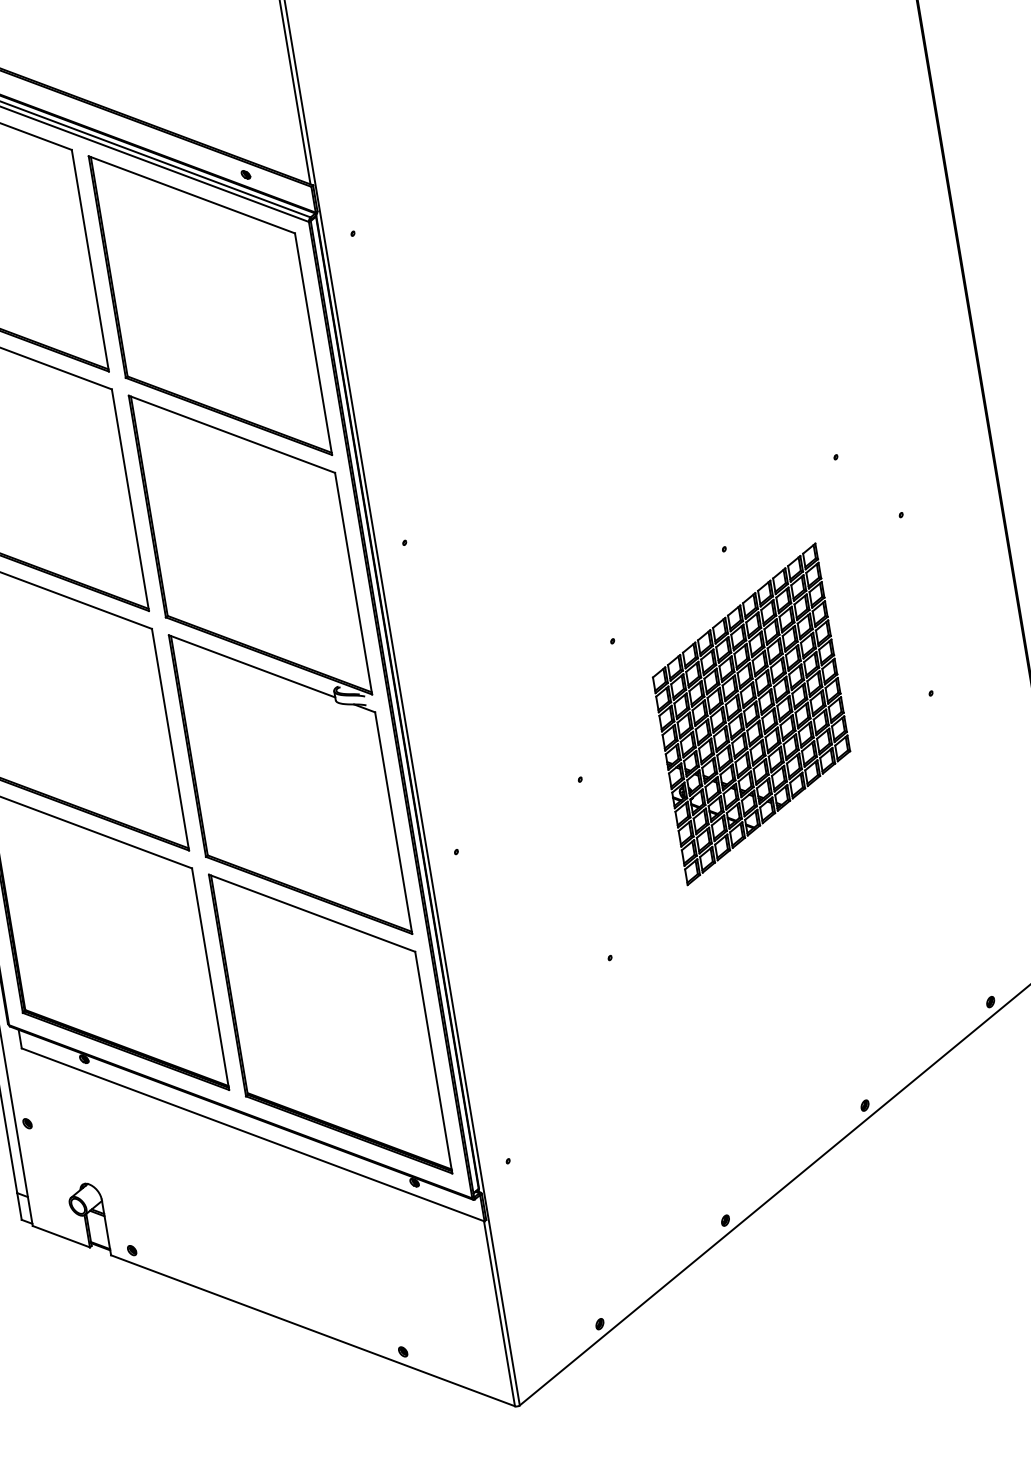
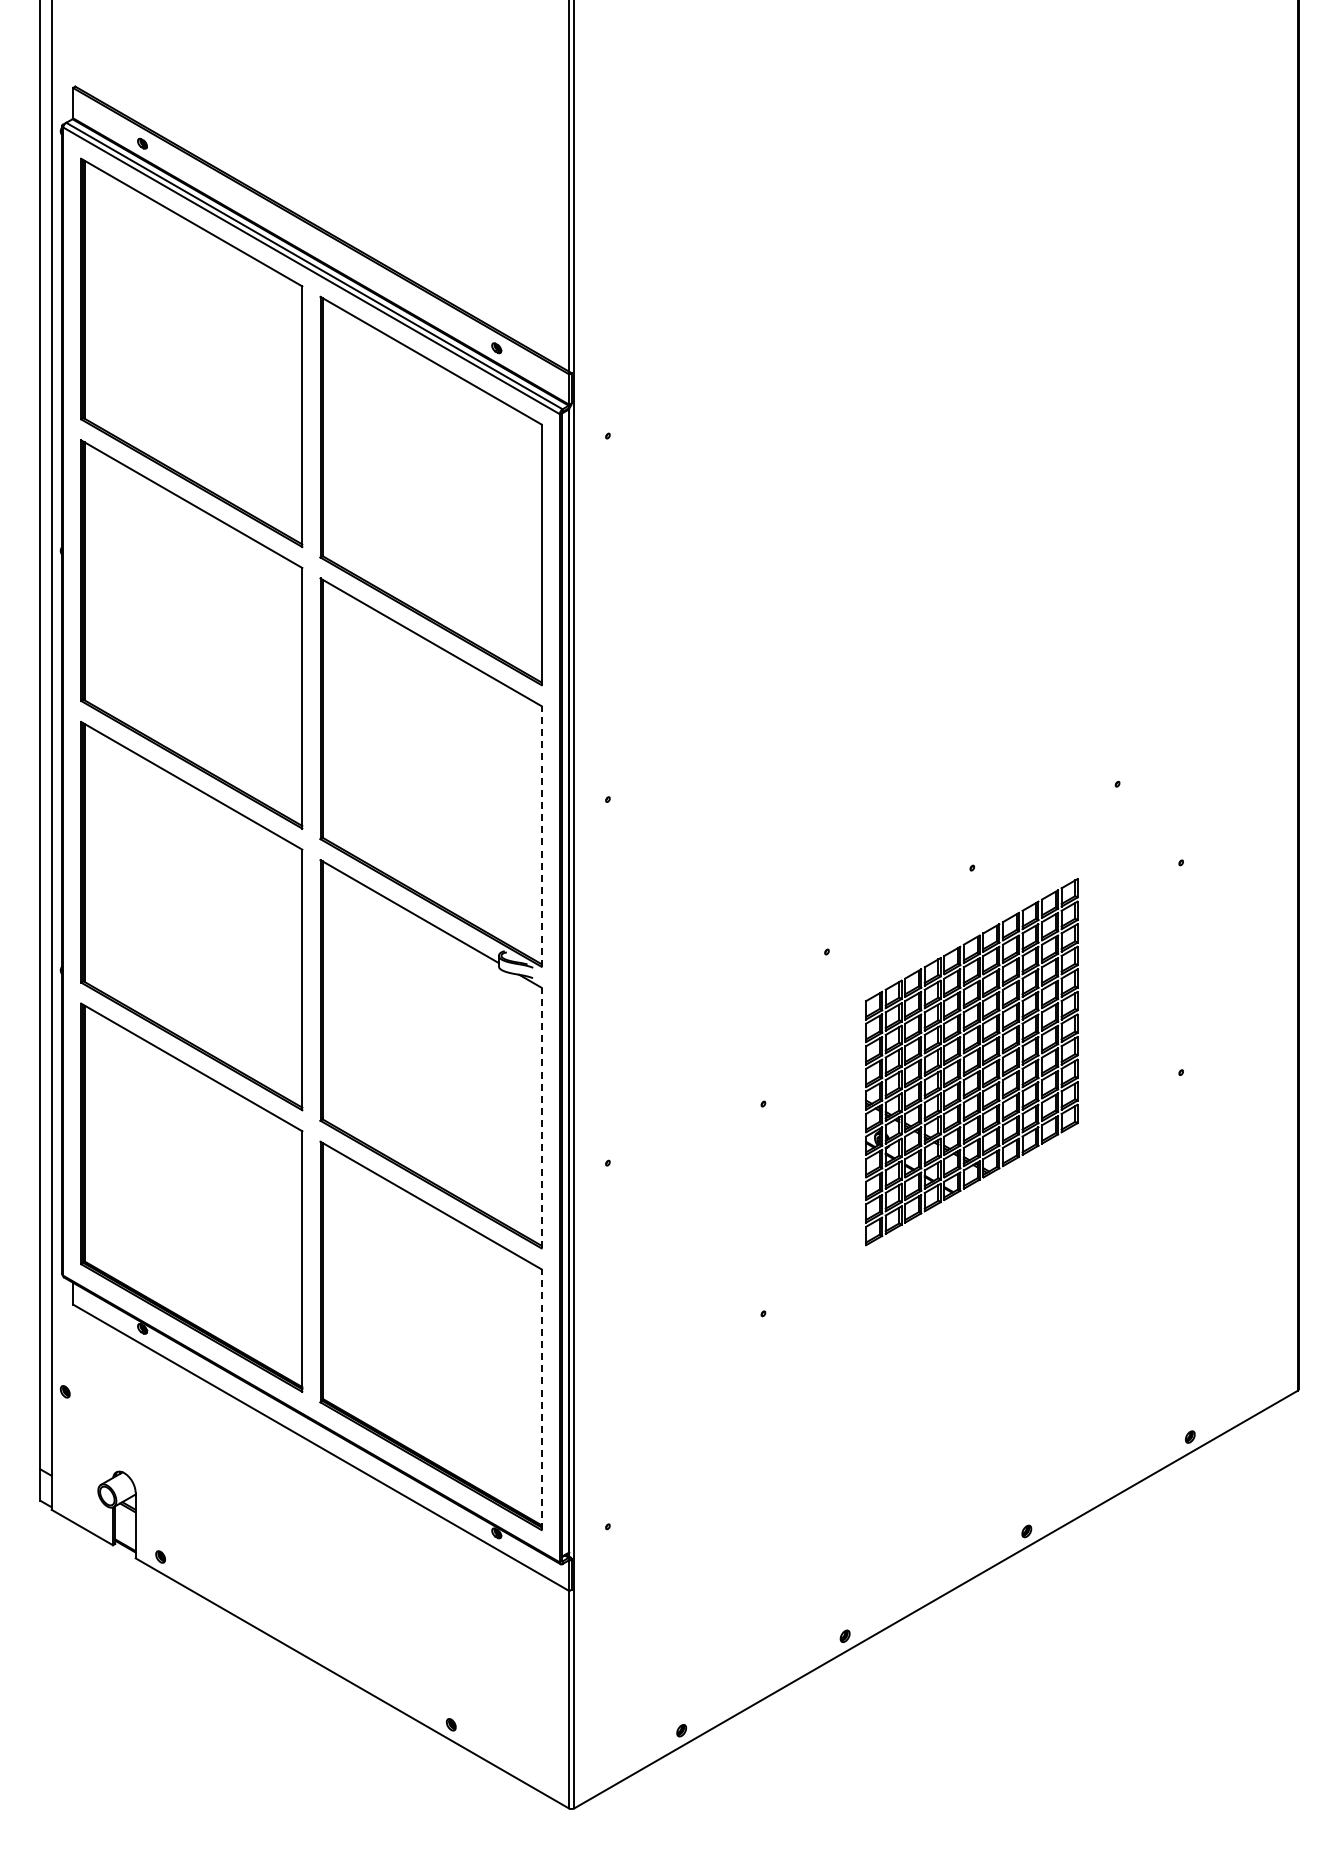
line: (353, 583) -> (541, 836), solid -> dashed
line: (393, 822) -> (541, 1117), solid -> dashed
line: (433, 1062) -> (541, 1399), solid -> dashed

